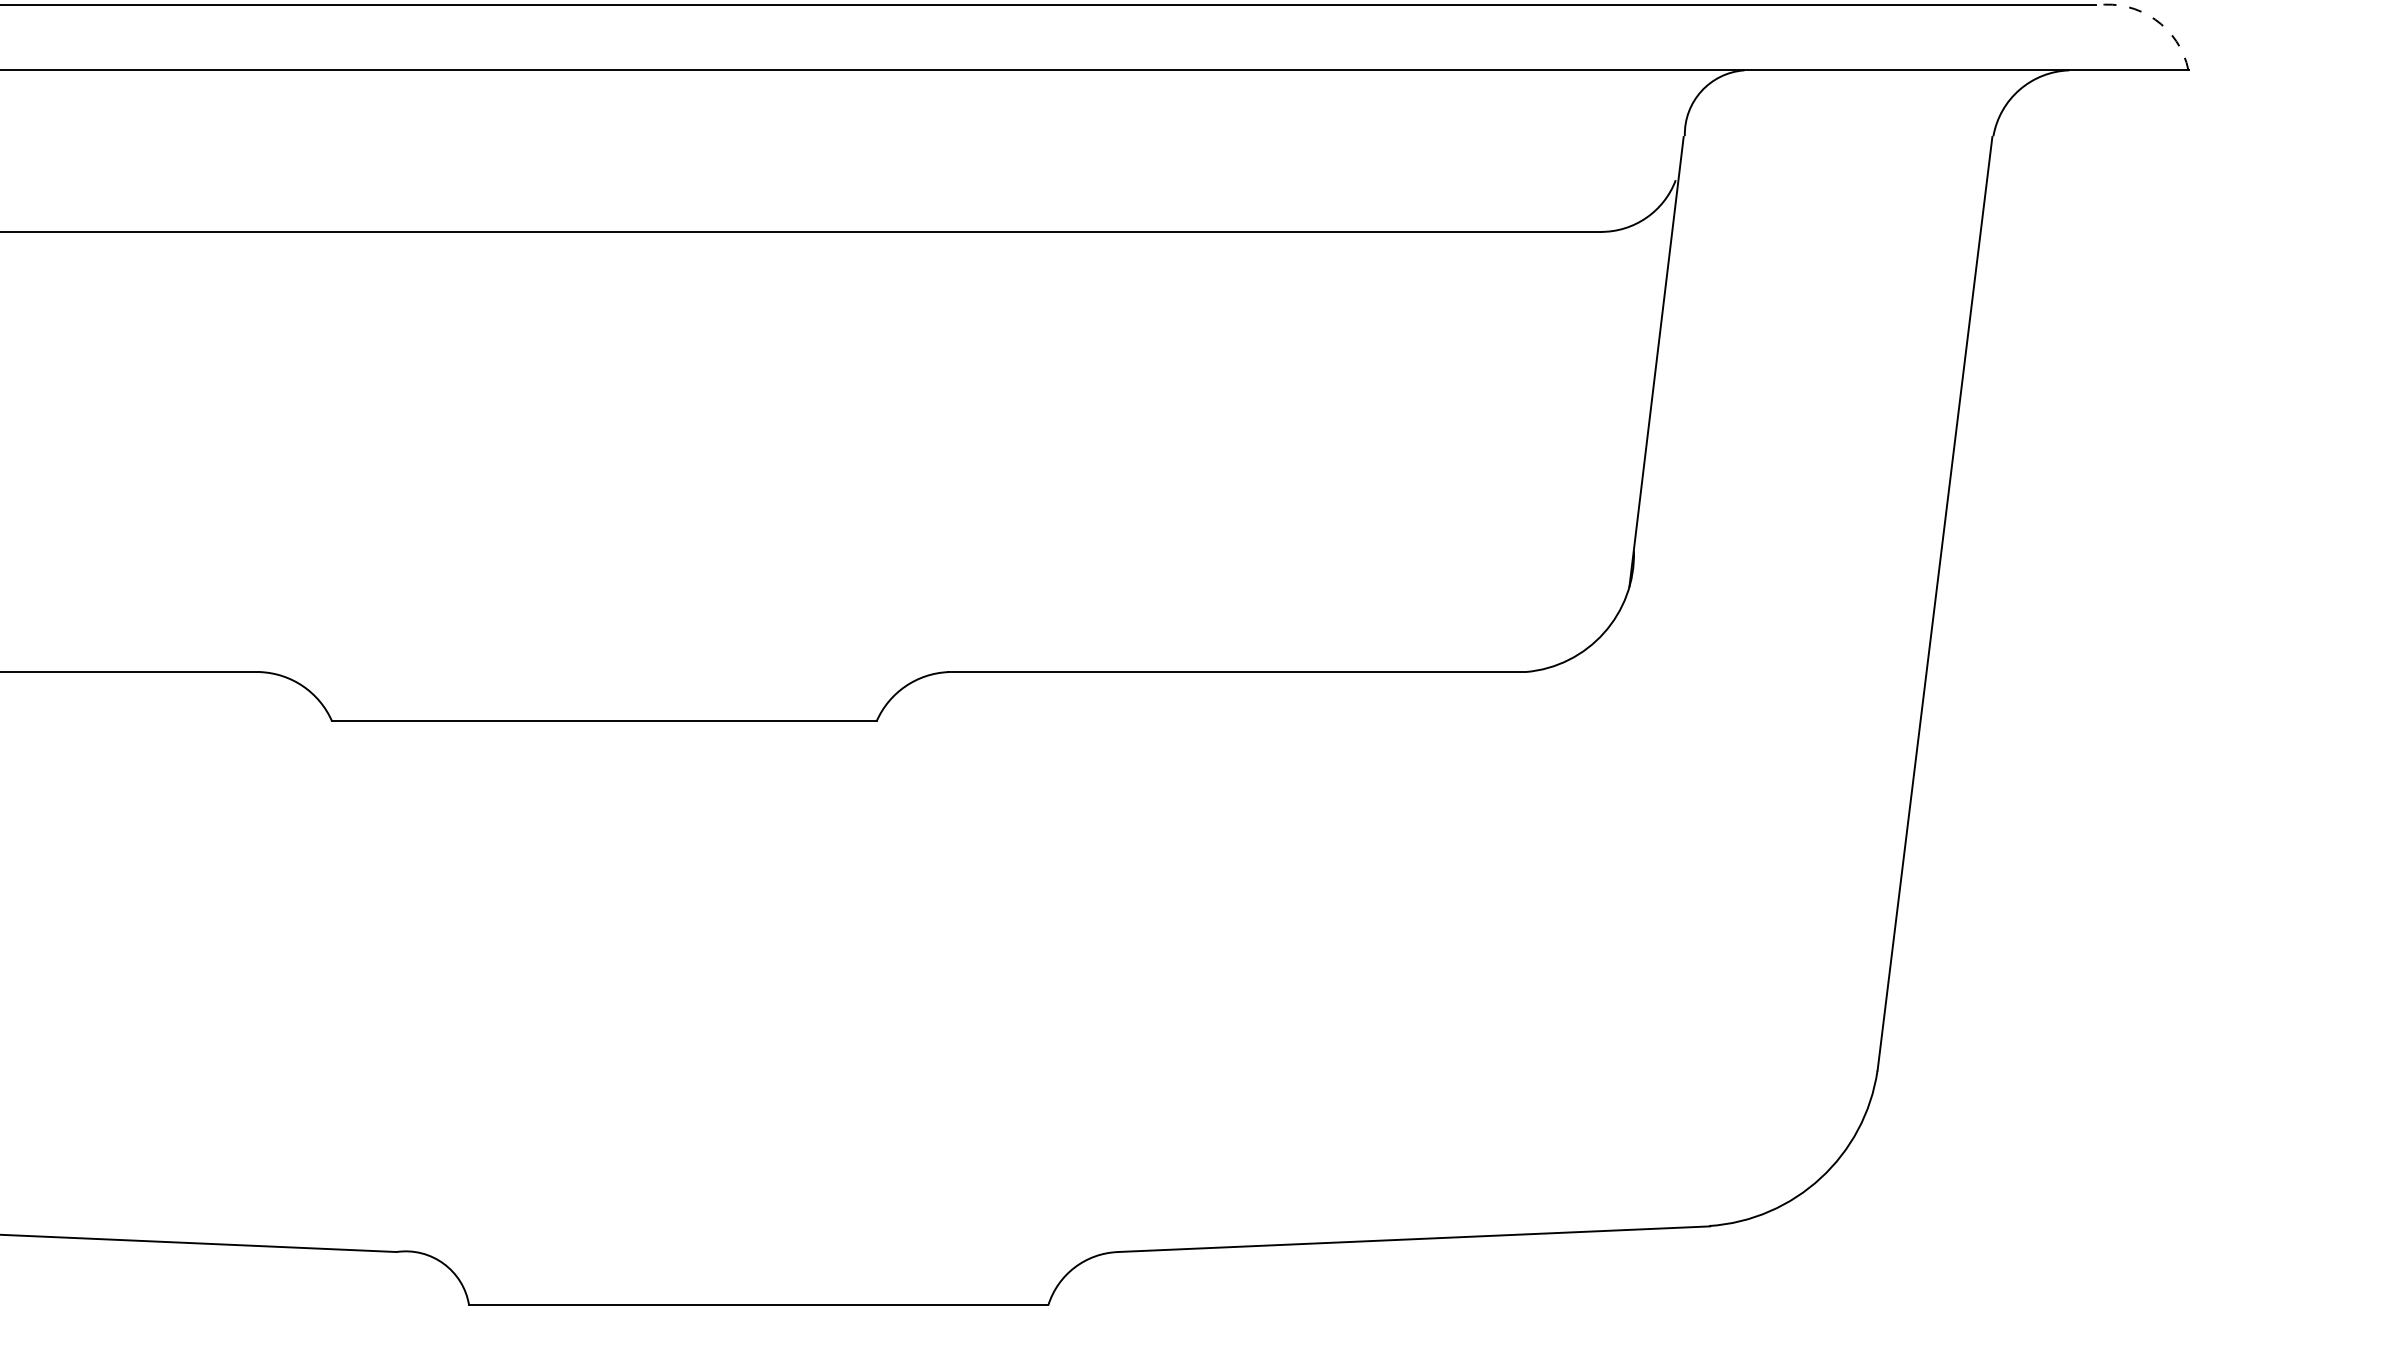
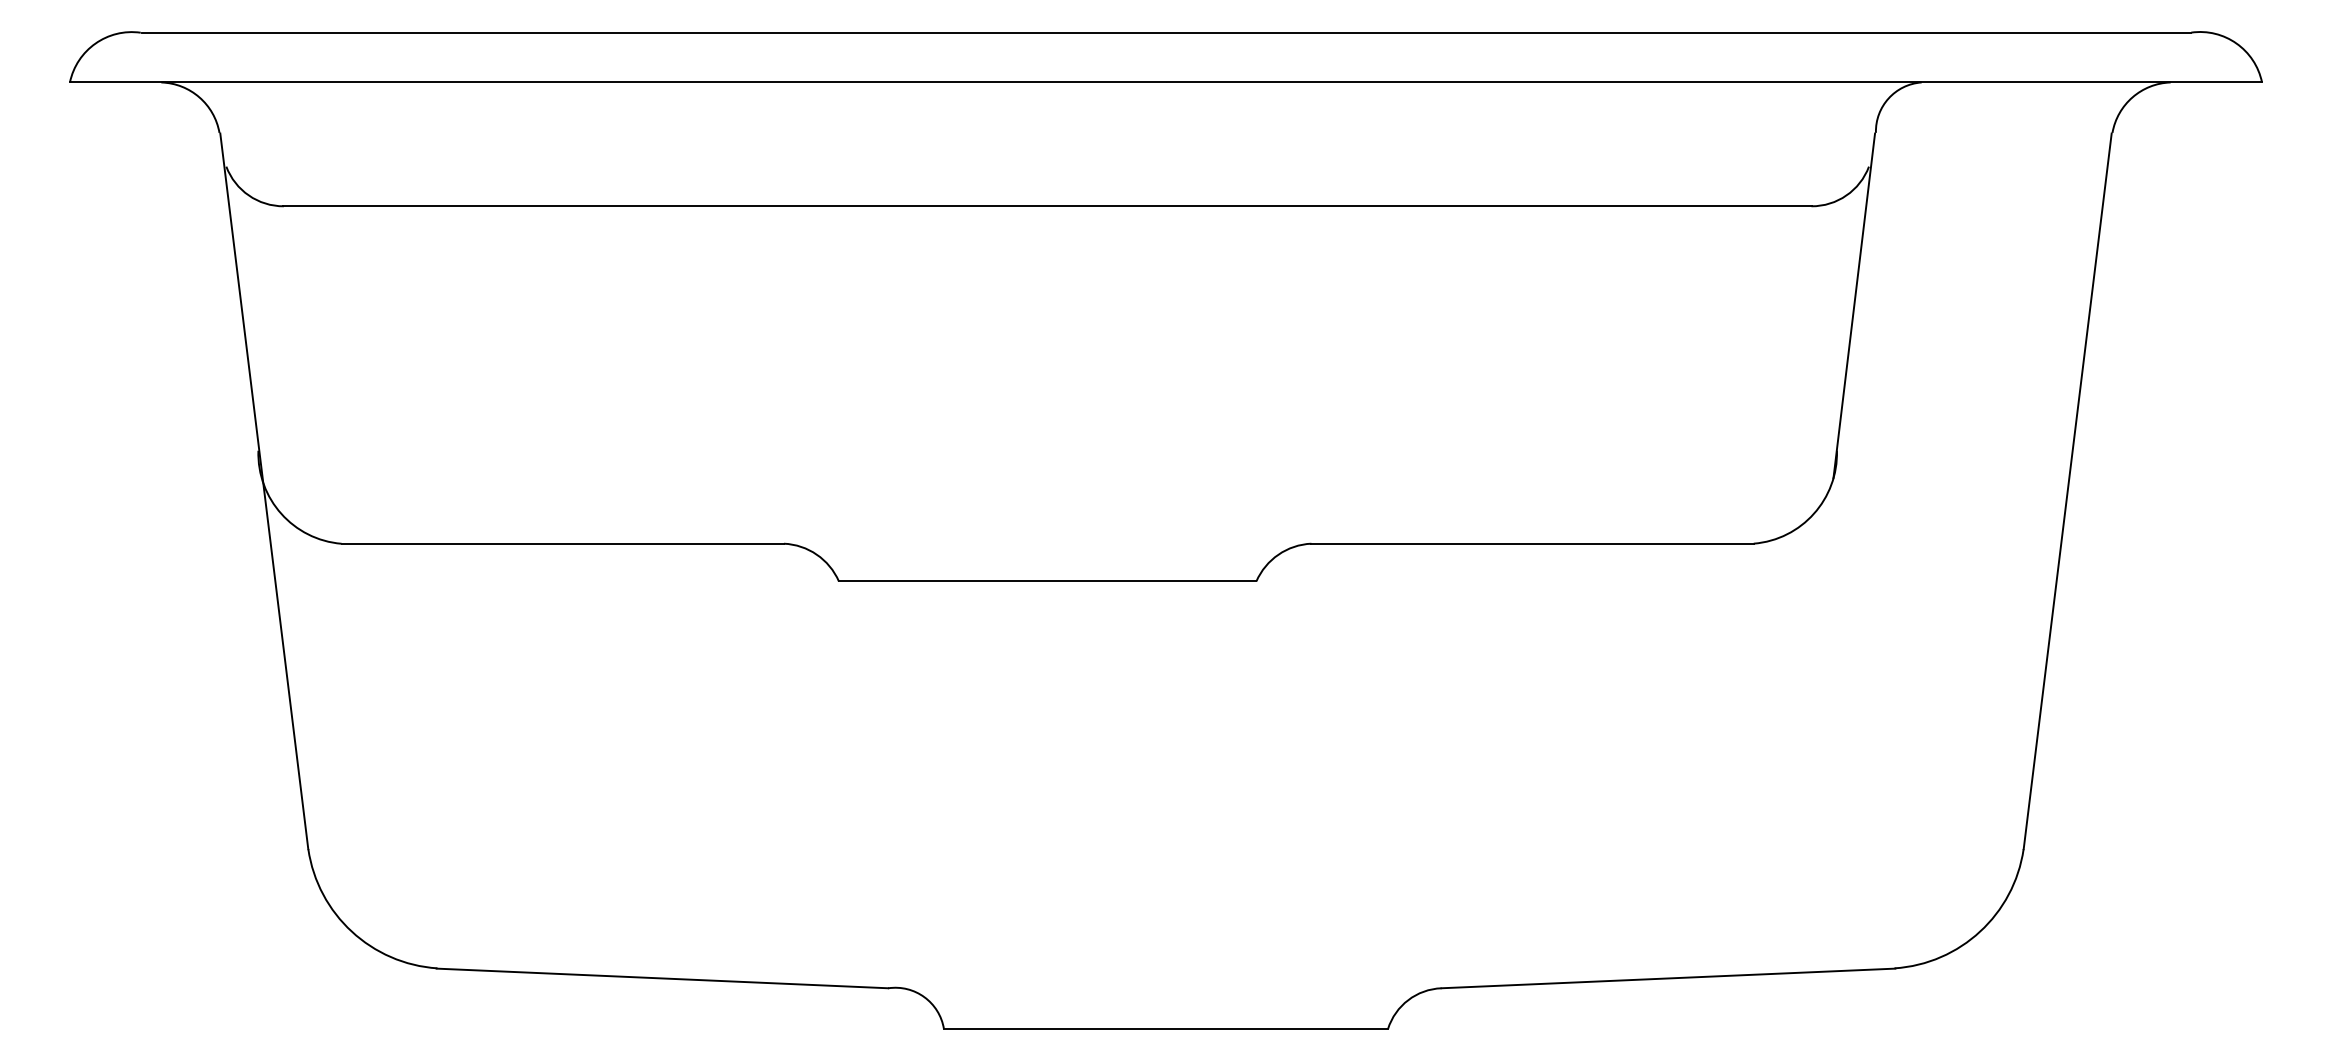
arc: (2155, 19) -> (2236, 43), dashed -> solid

